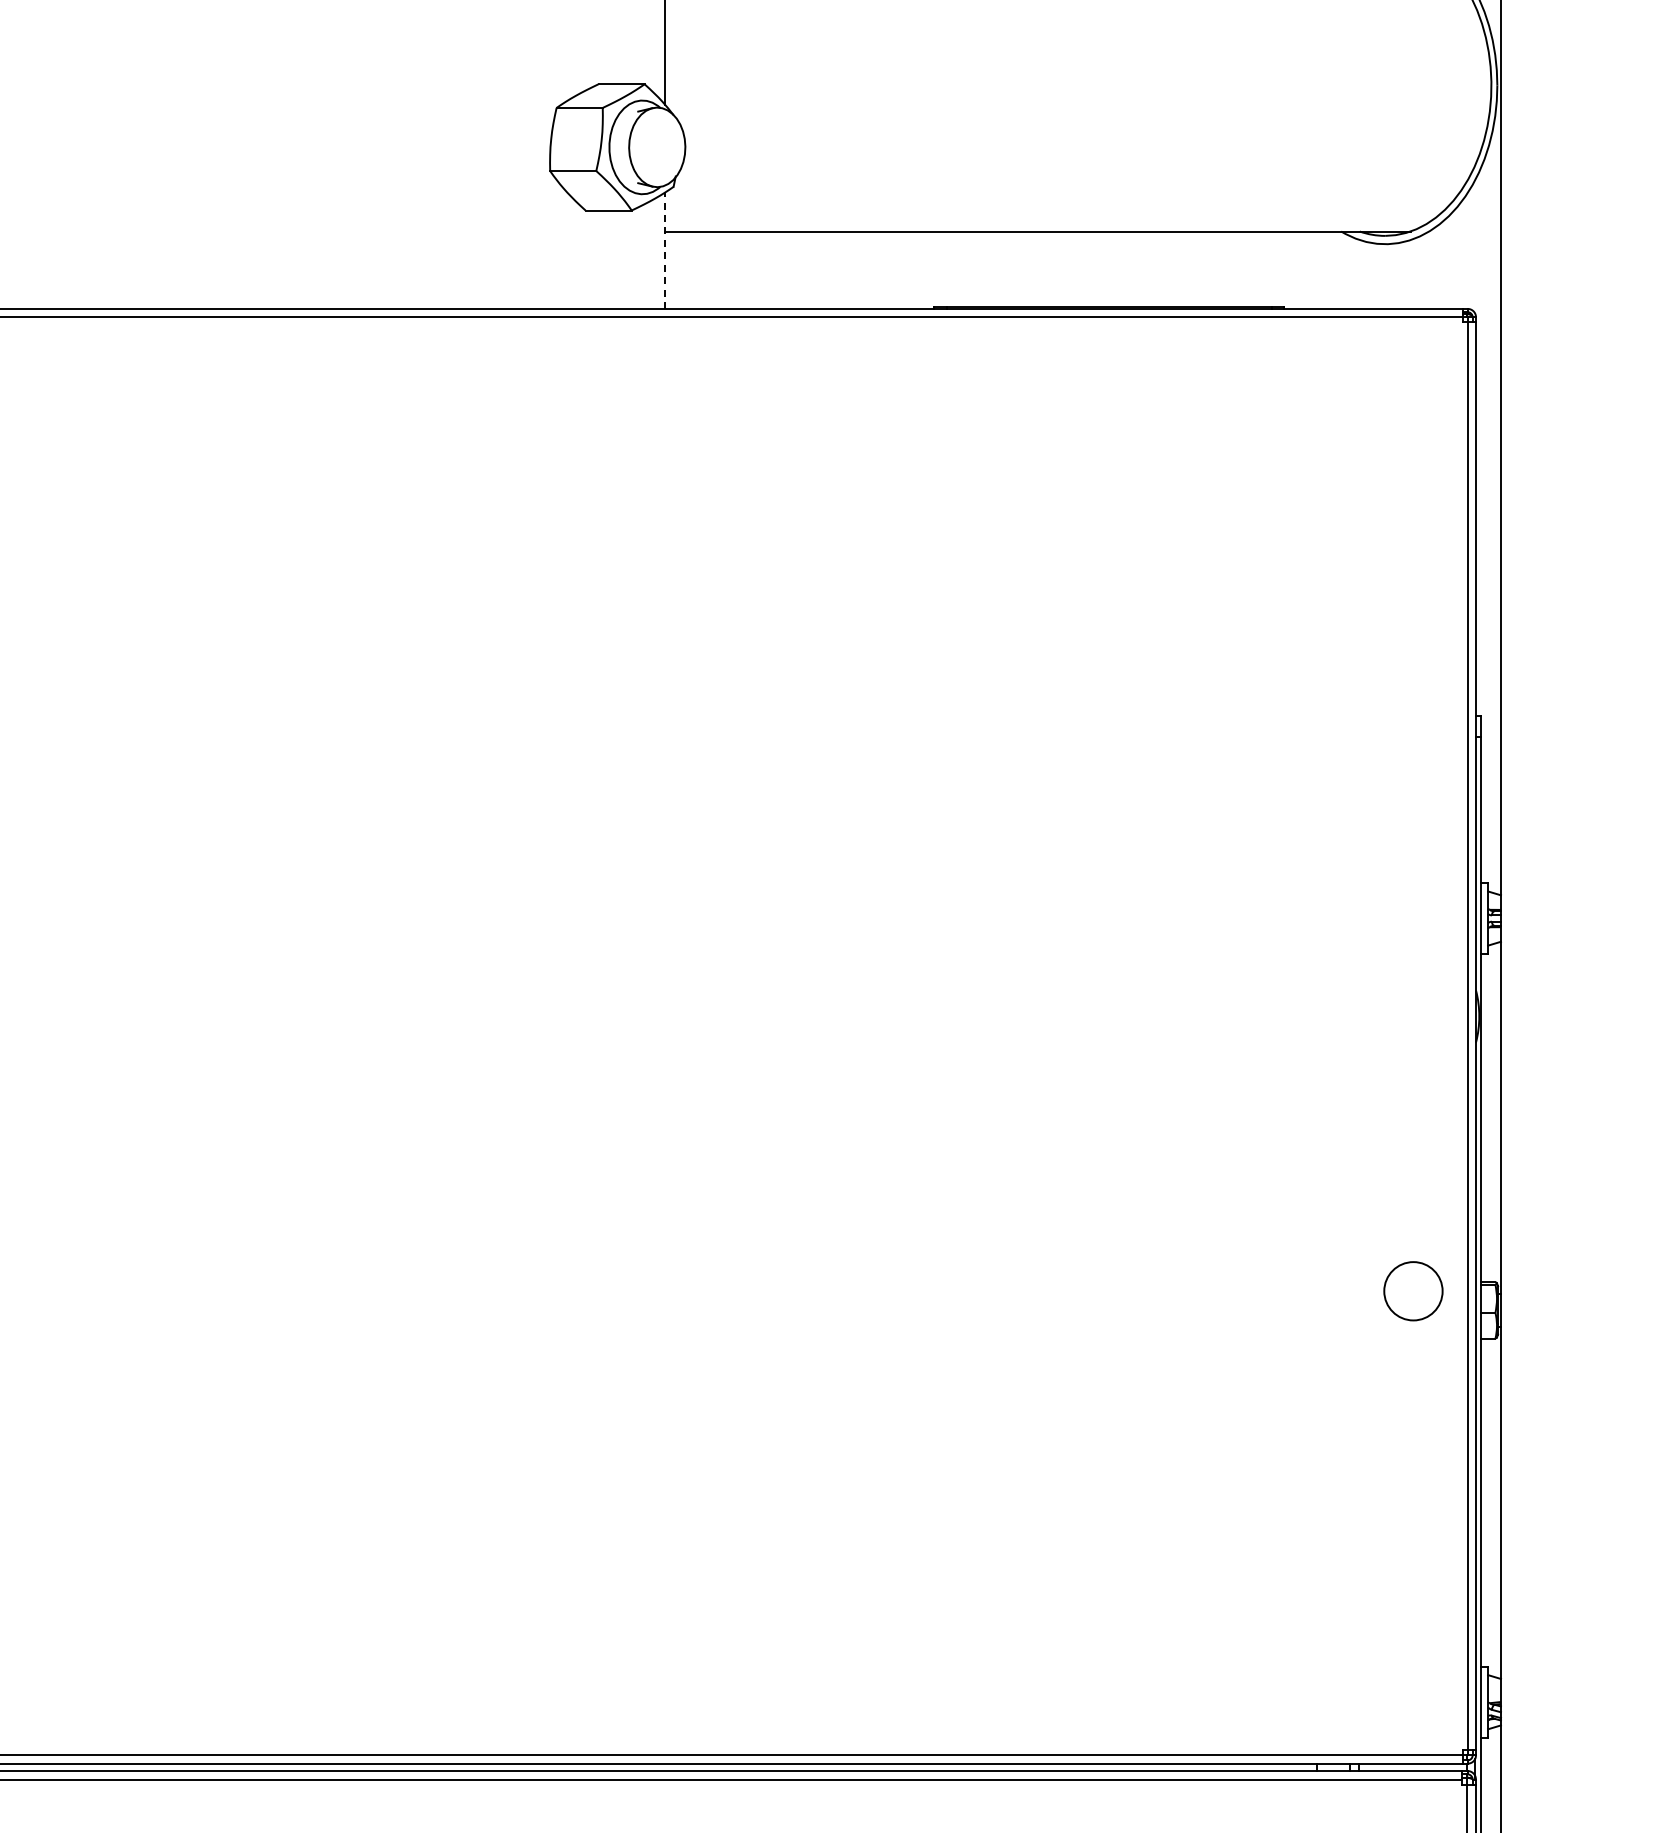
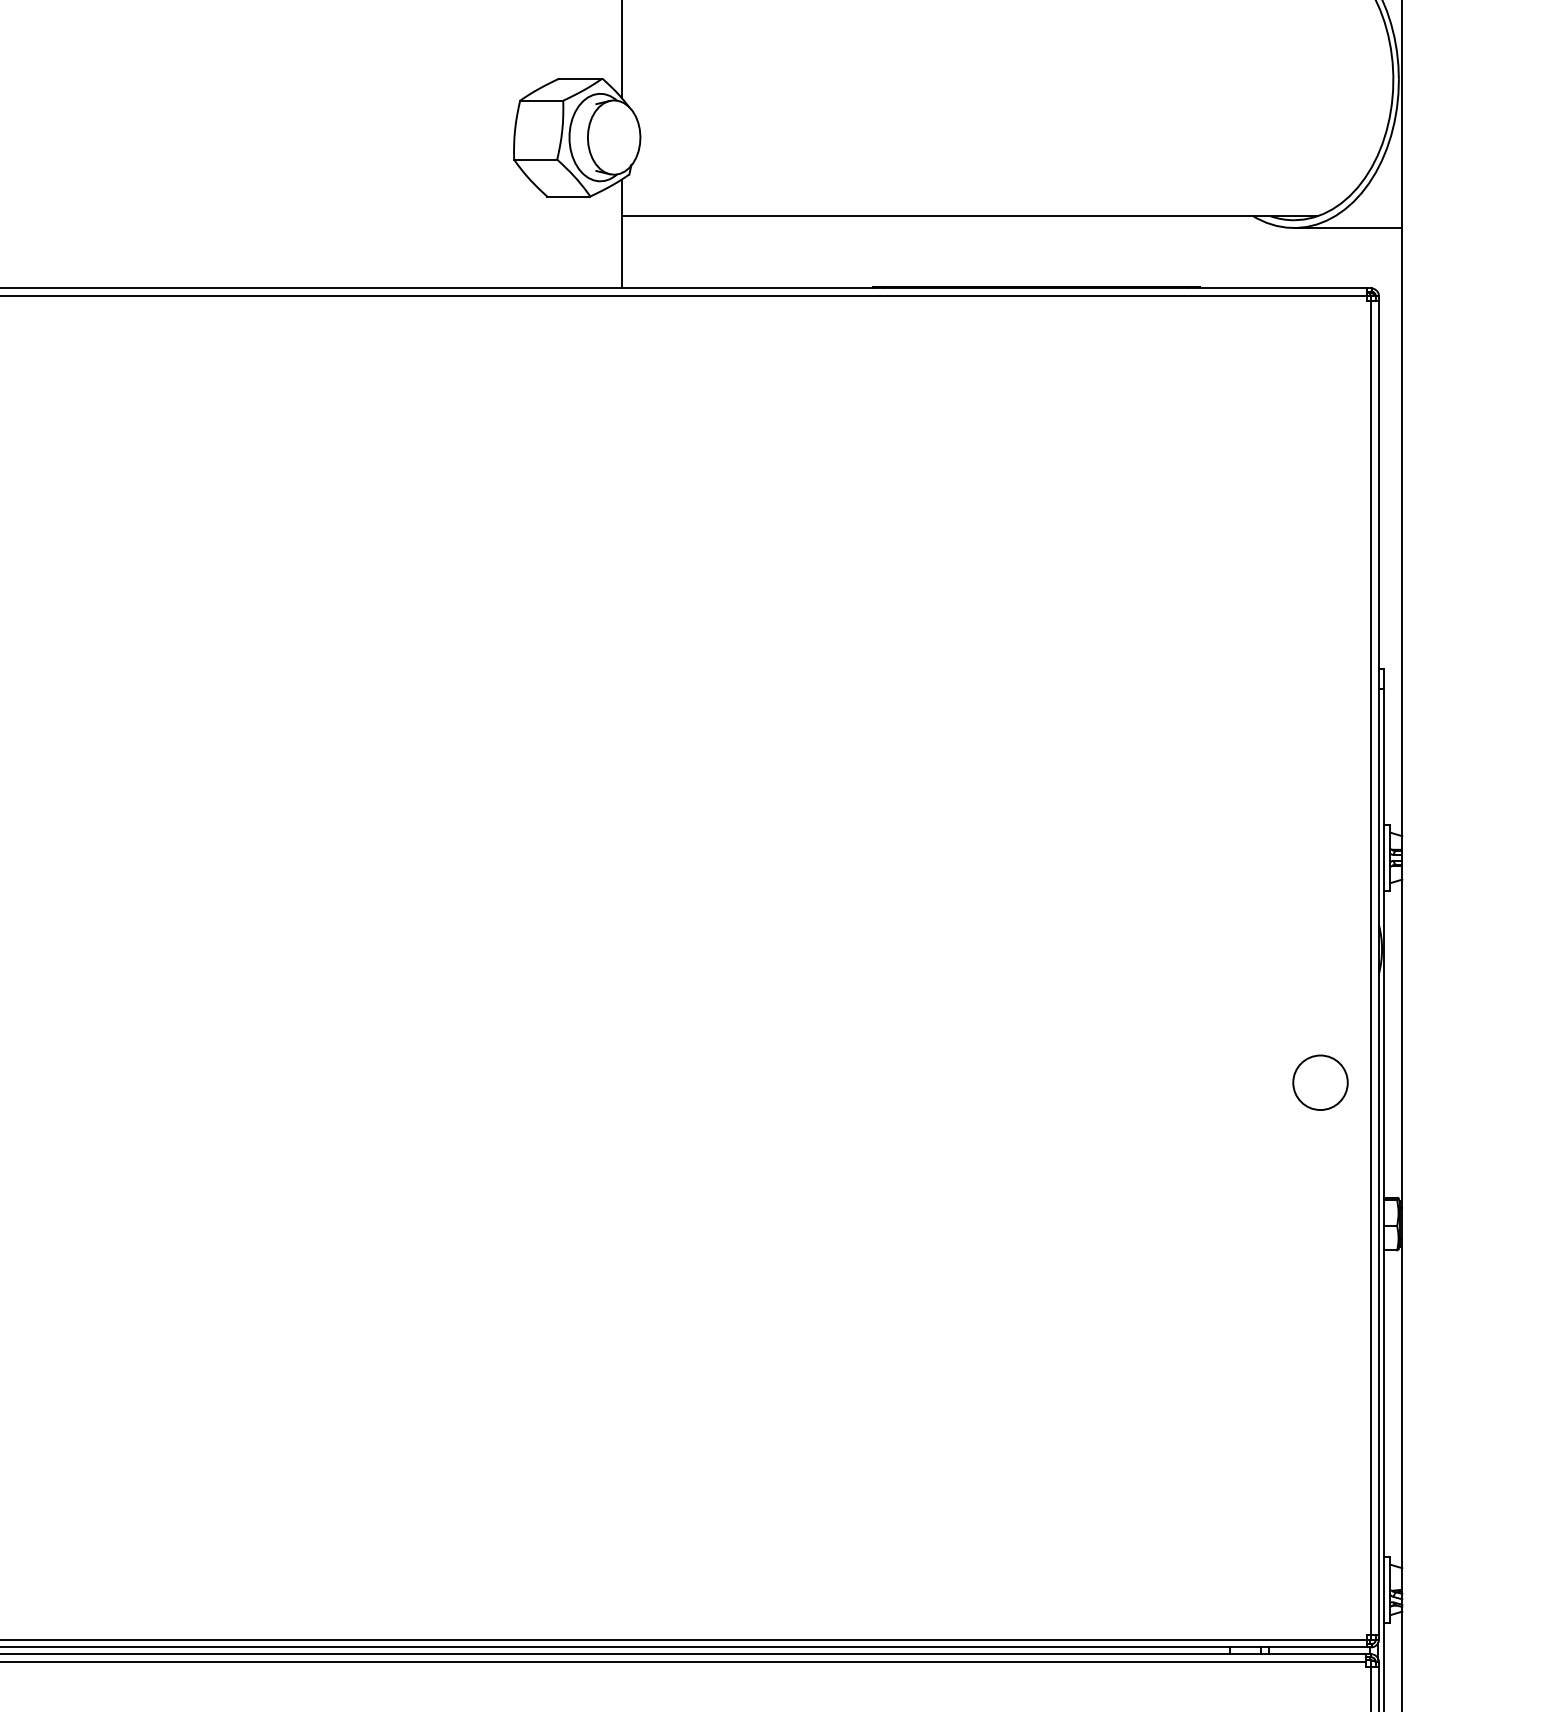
line: (1442, 244) -> (1347, 228), added
line: (665, 250) -> (621, 233), dashed -> solid
circle: (1413, 1291) -> (1320, 1082), moved

